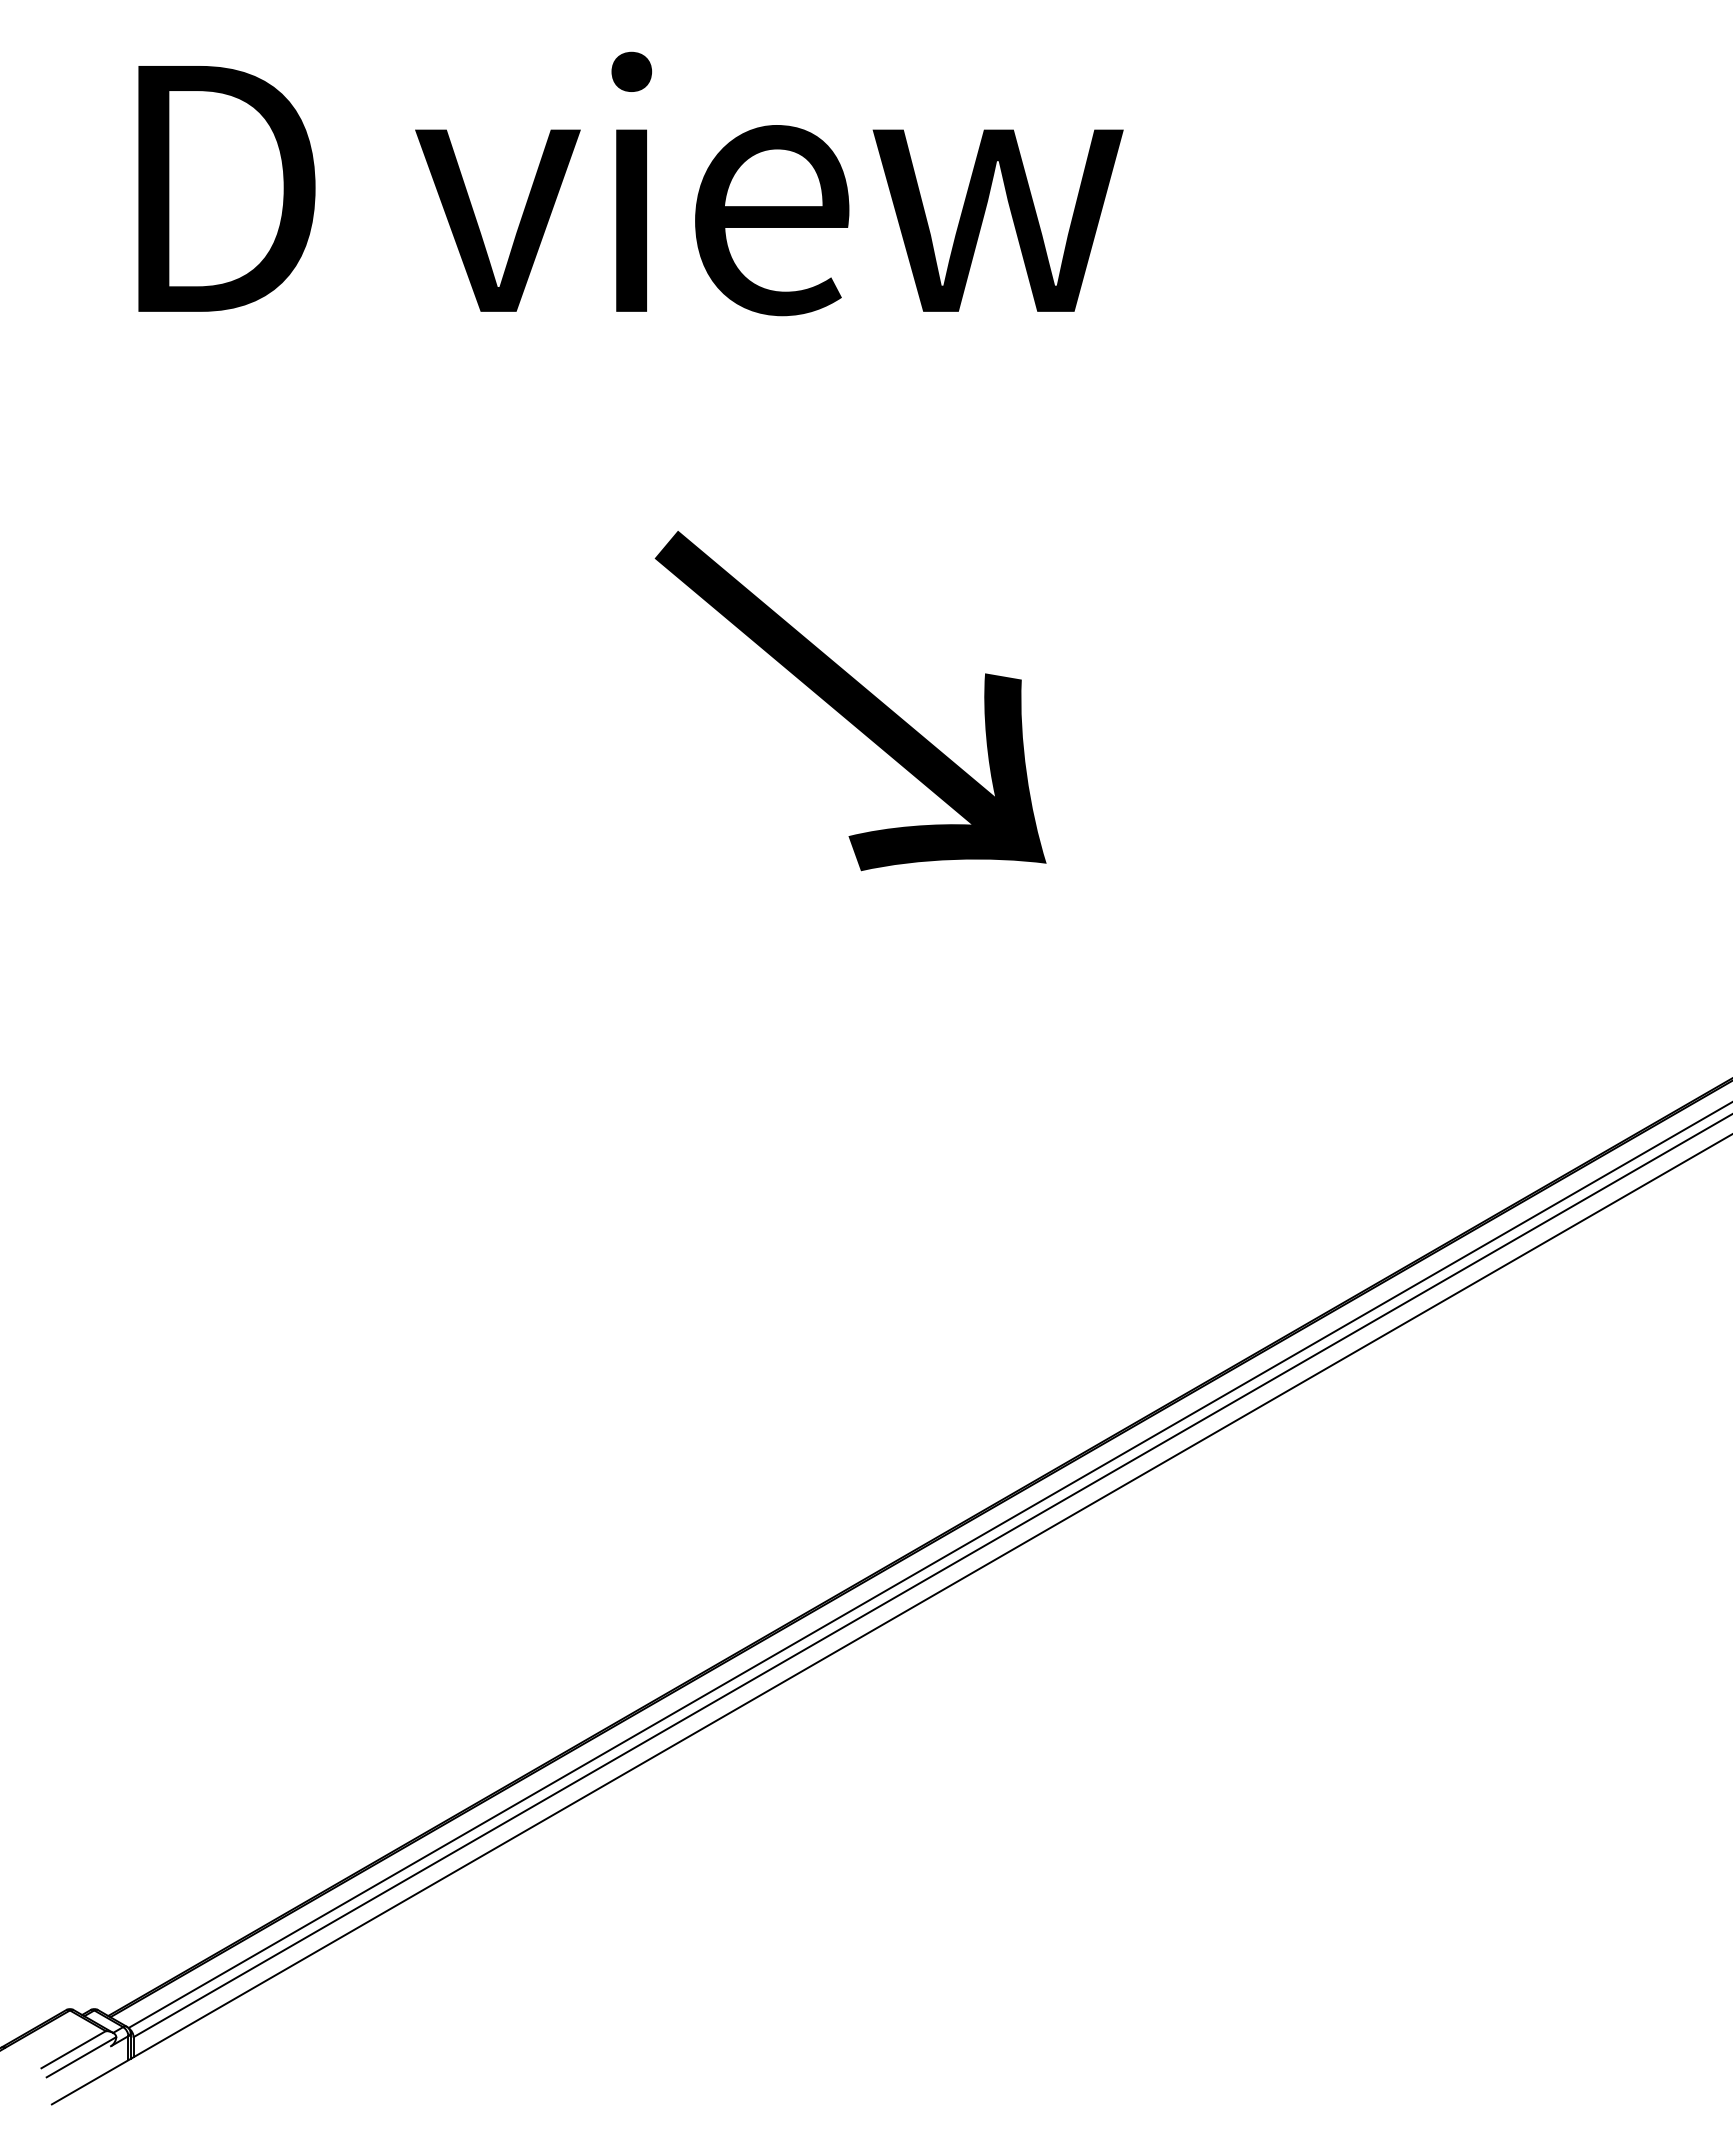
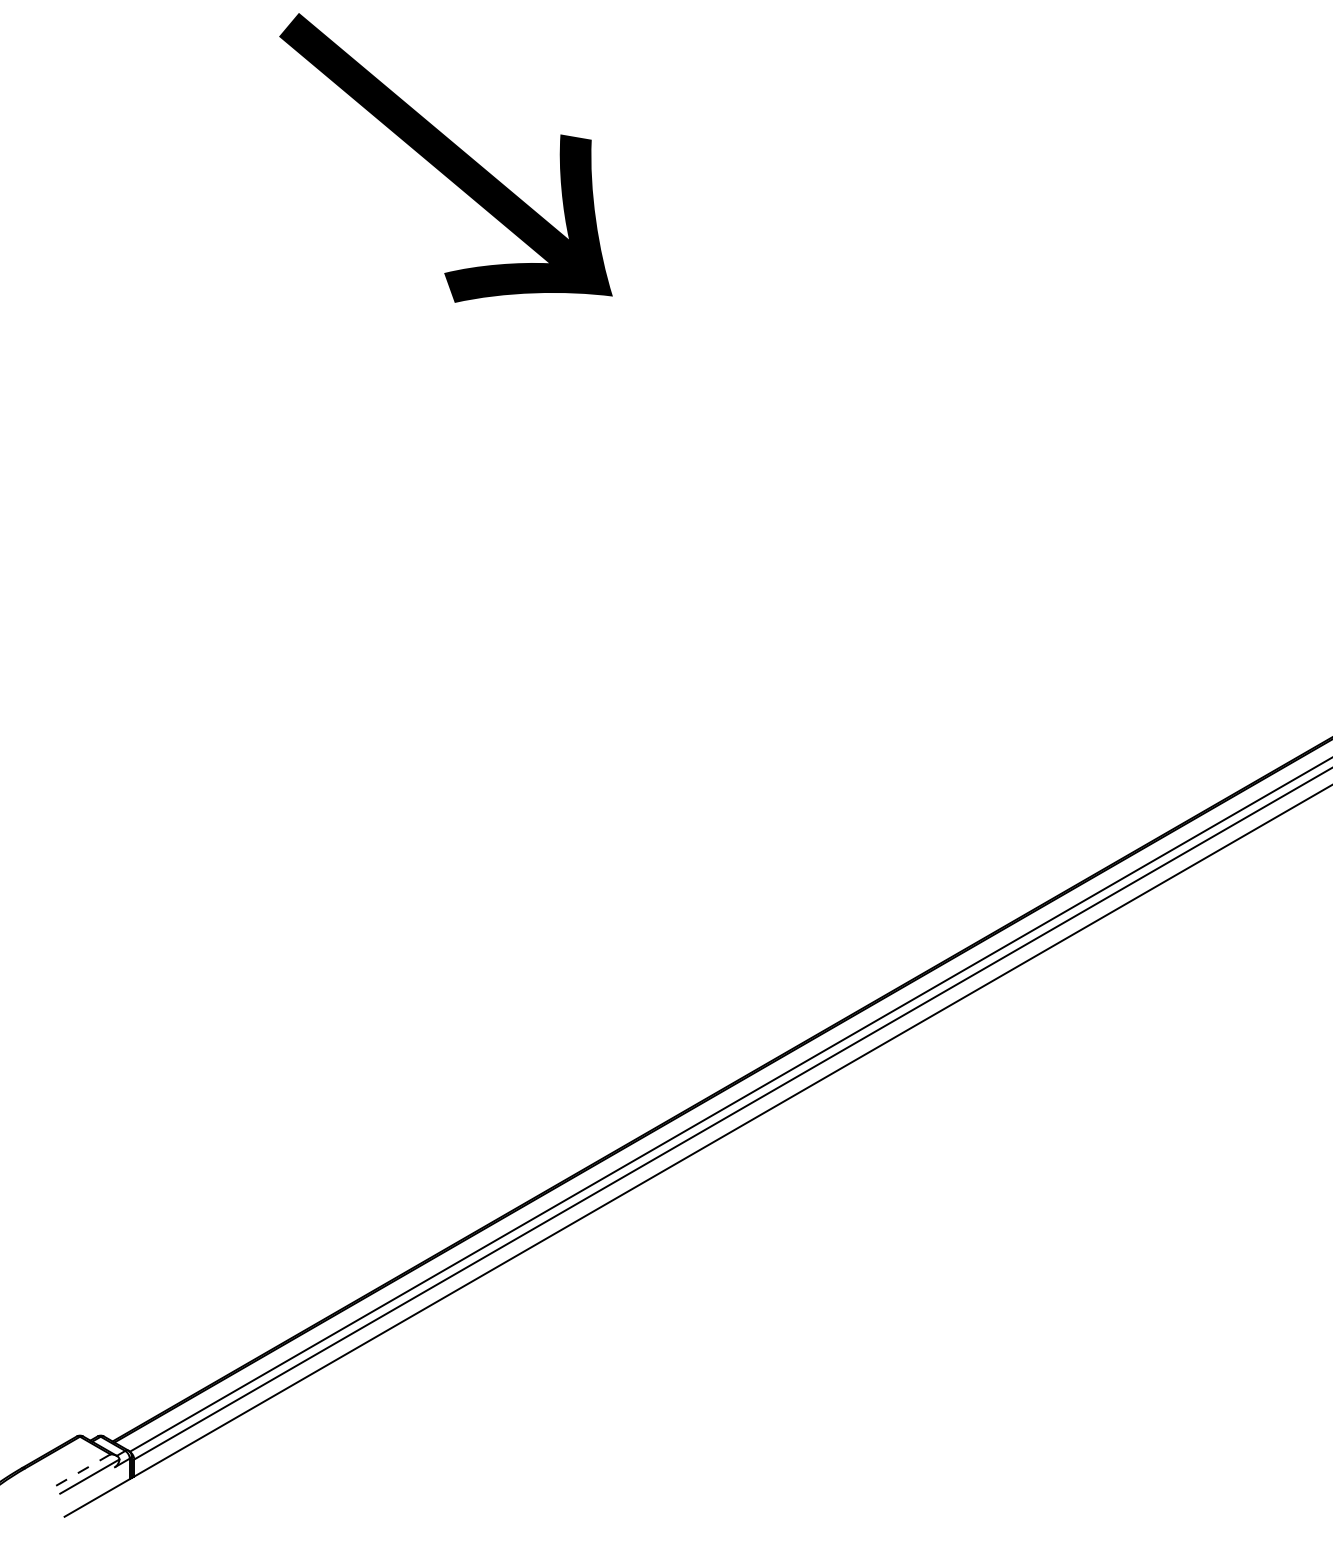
text: (850, 701) -> (445, 158), moved
line: (73, 2049) -> (83, 1470), solid -> dashed

